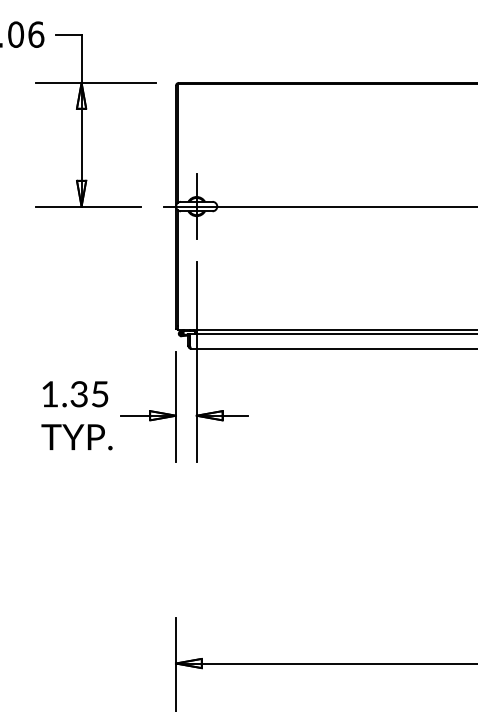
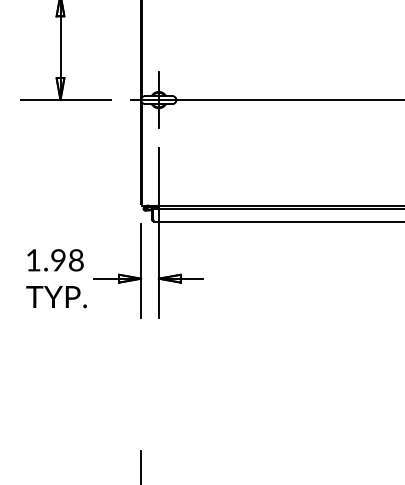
text: (89, 394) -> (67, 260), 1.35 -> 1.98

